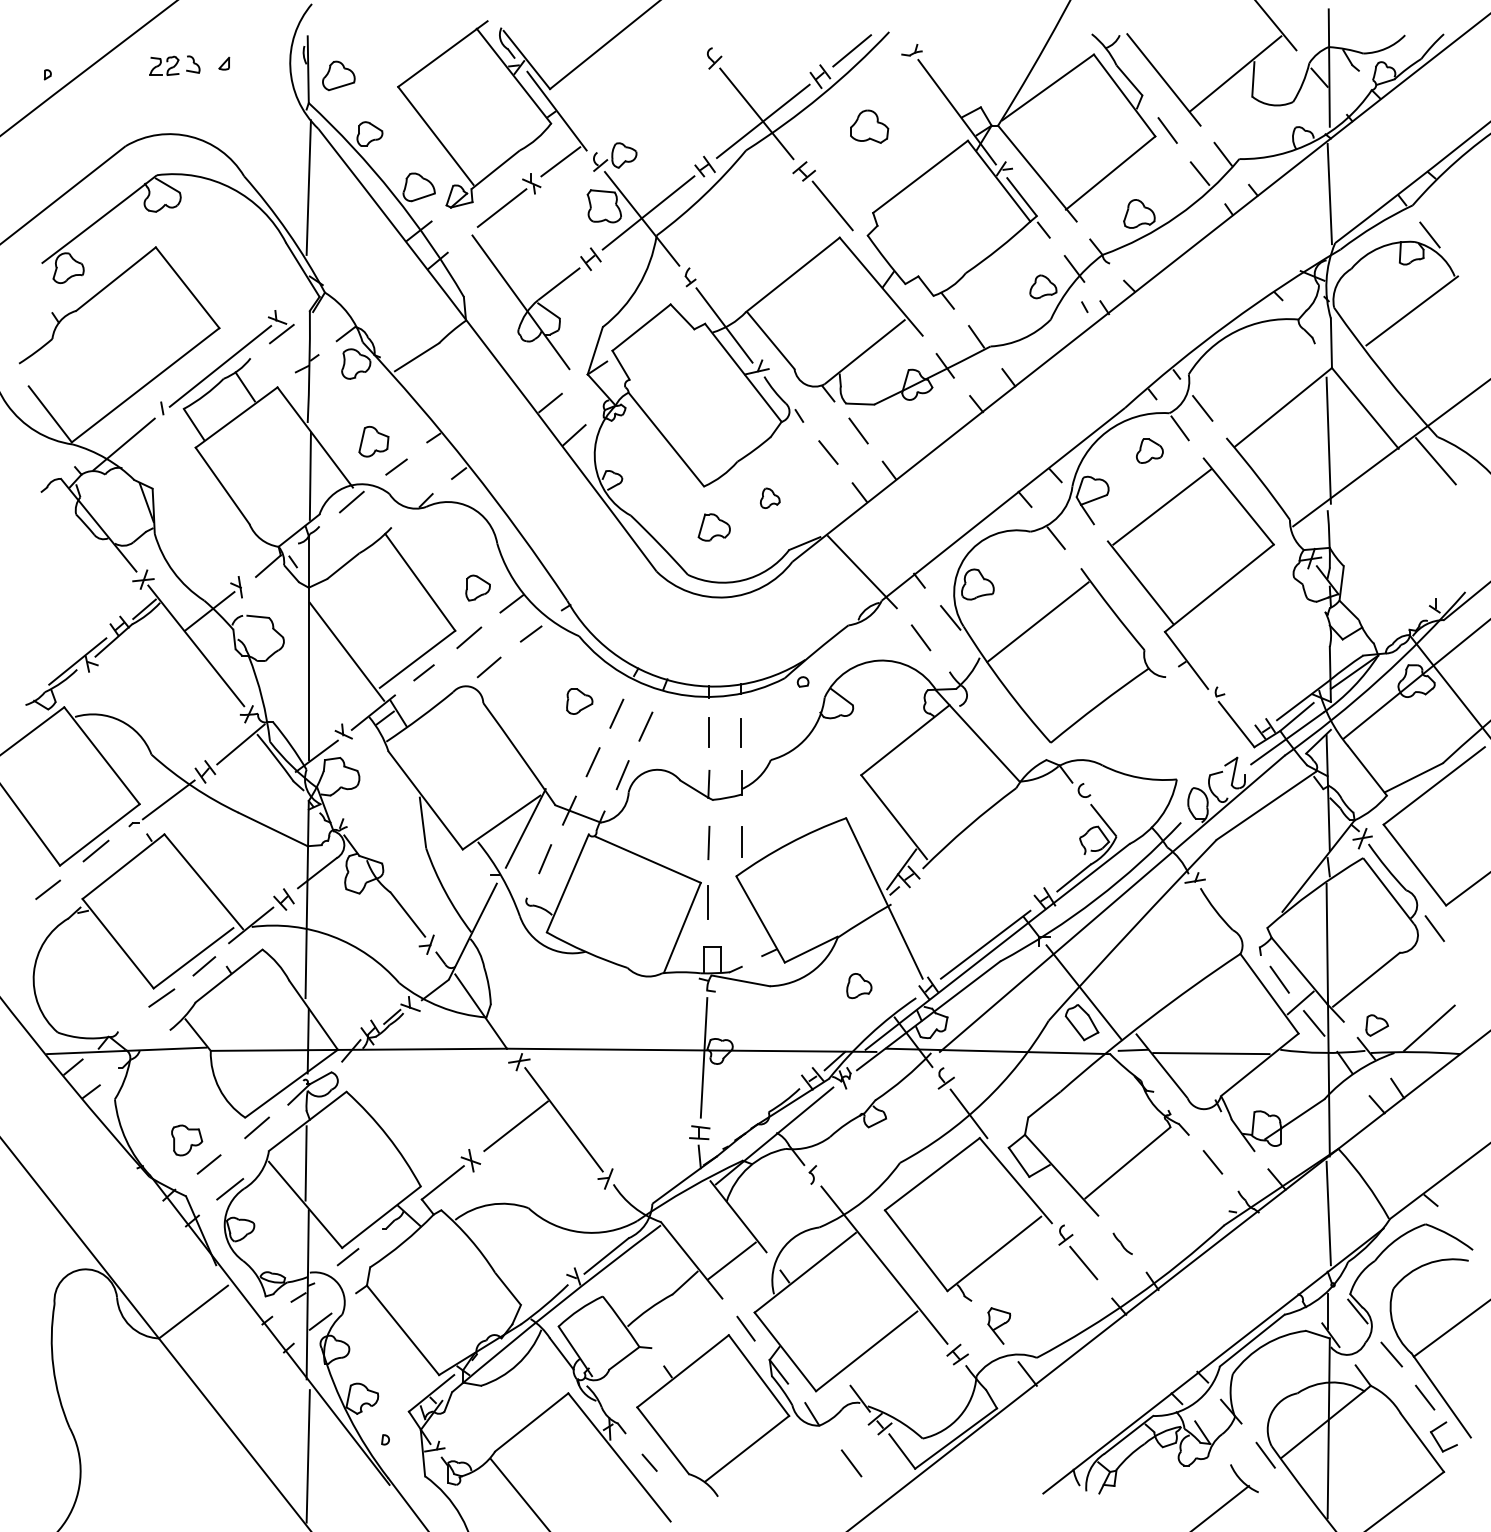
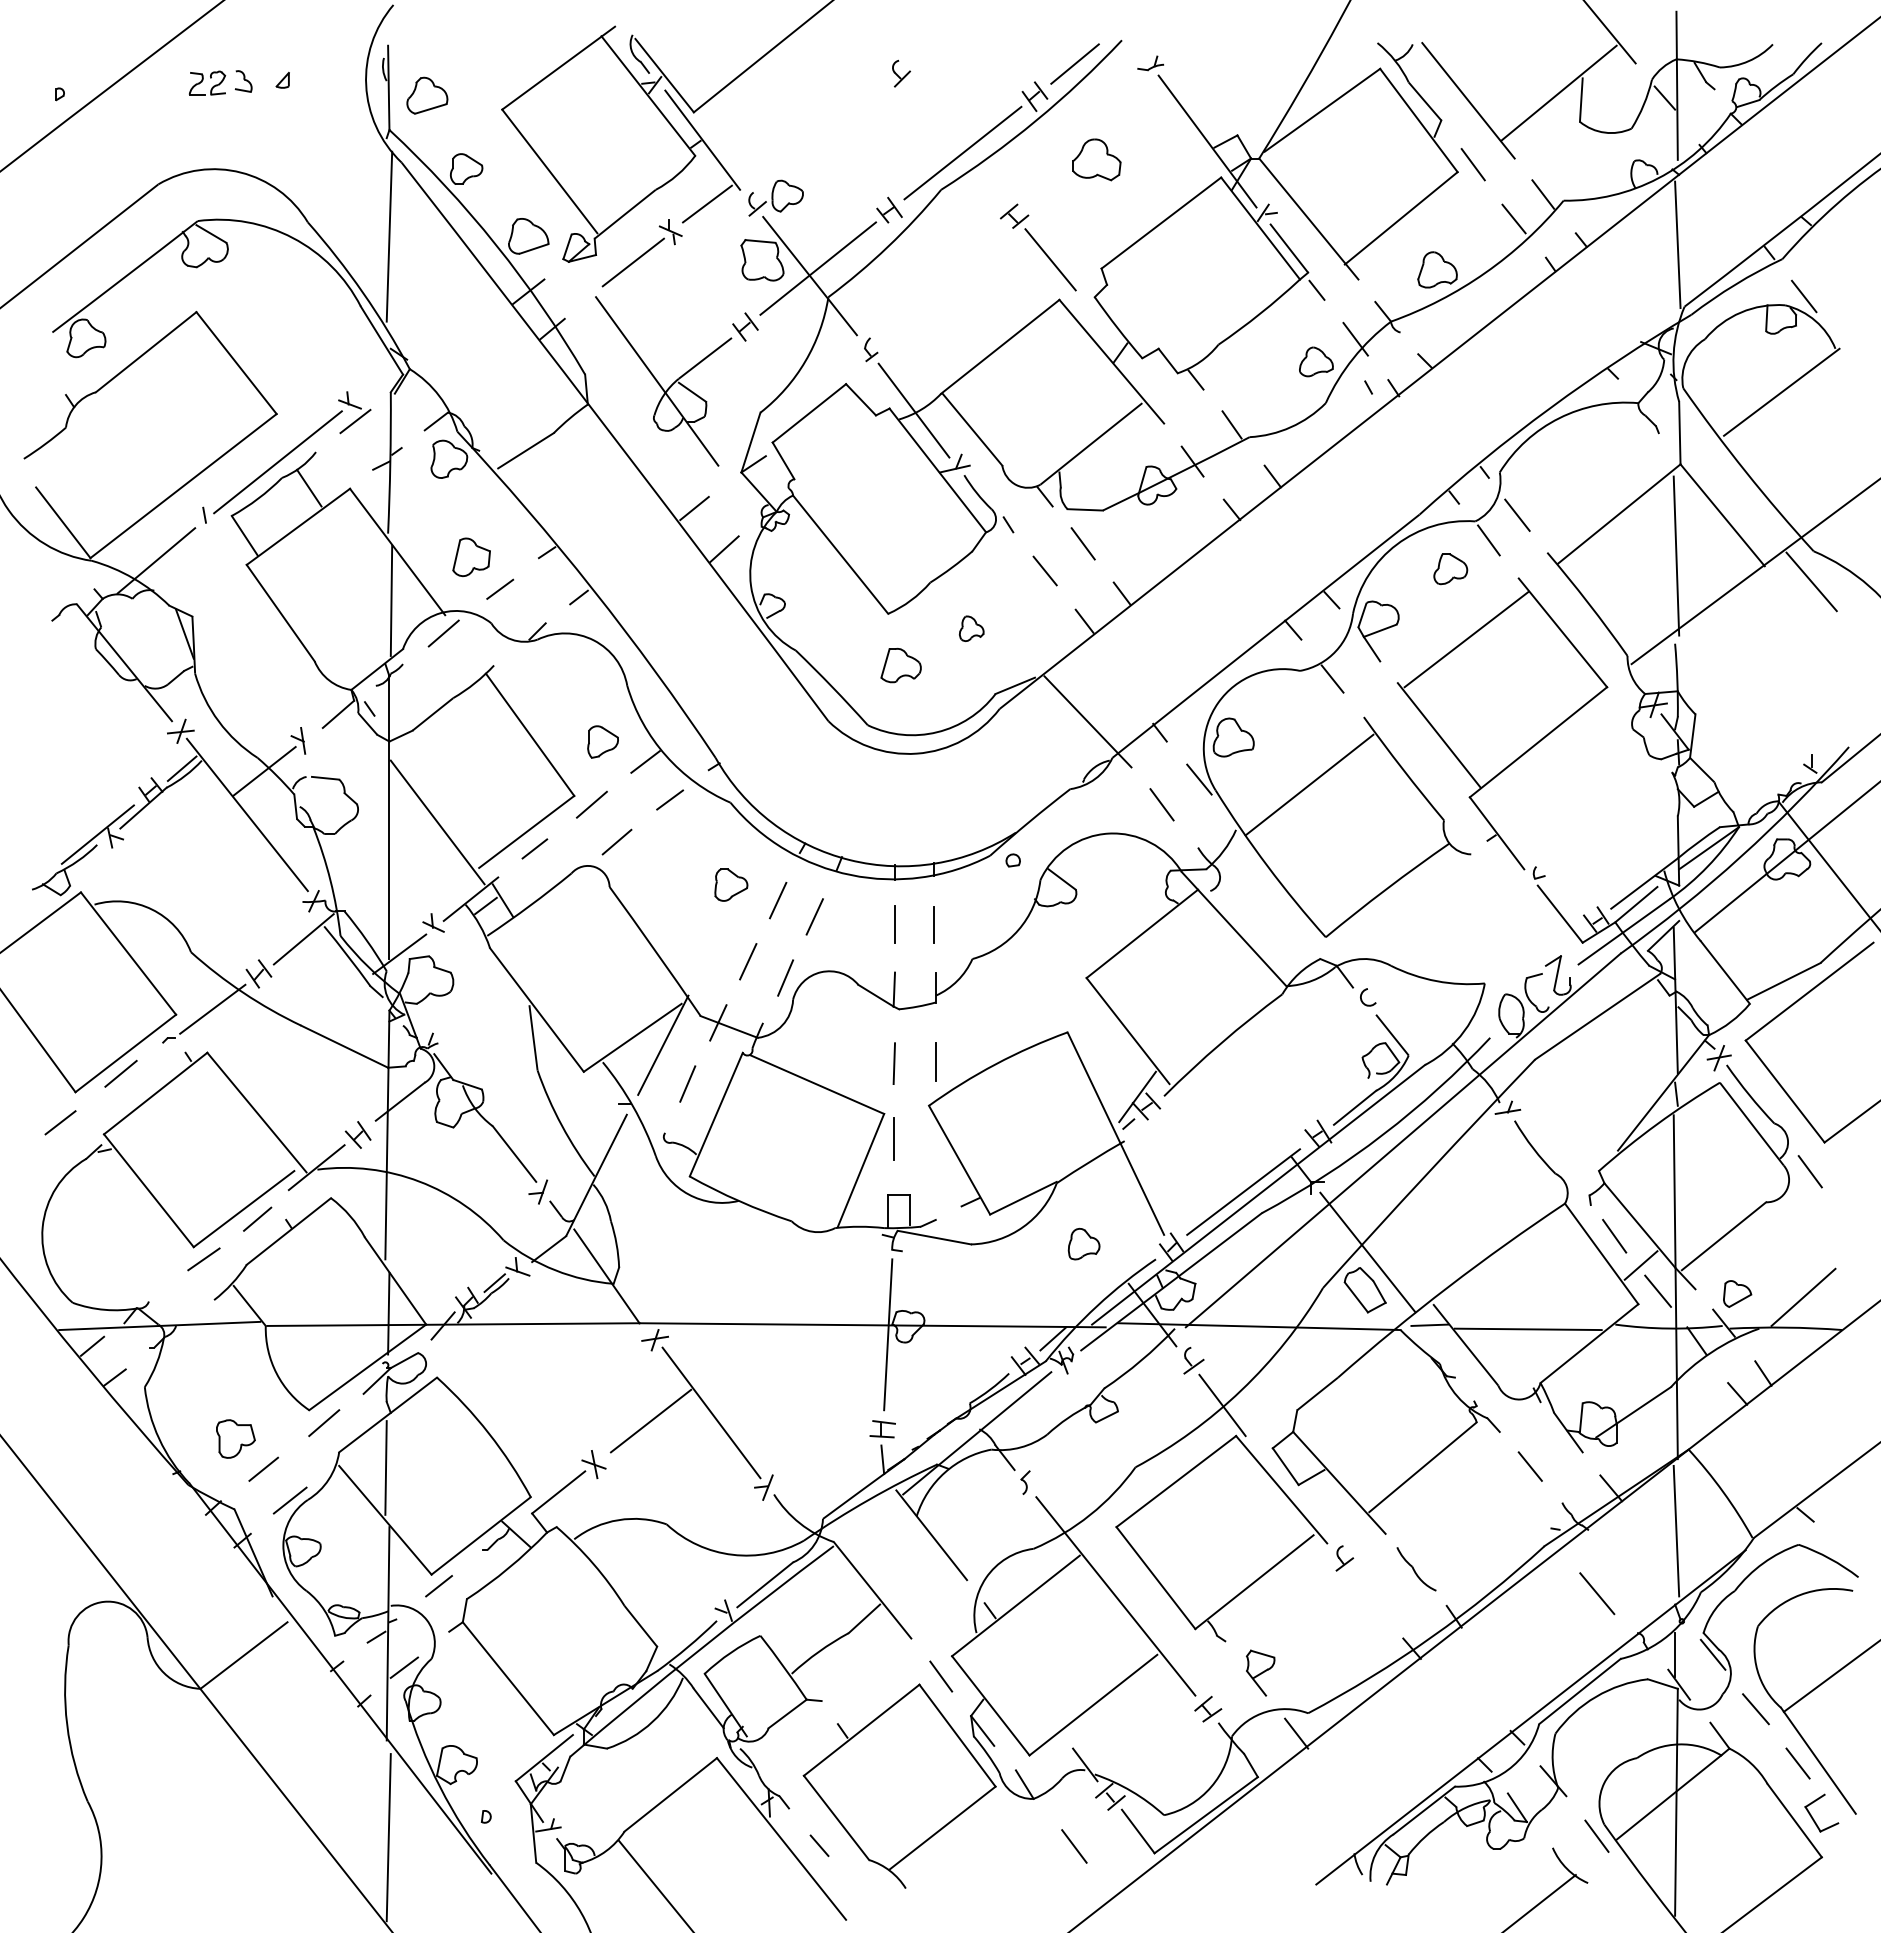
line: (756, 113) -> (954, 143), removed
part: (1122, 1243) -> (1416, 1569), size x1.6
line: (732, 1260) -> (923, 1590), removed
line: (1083, 1262) -> (1597, 1593), moved

